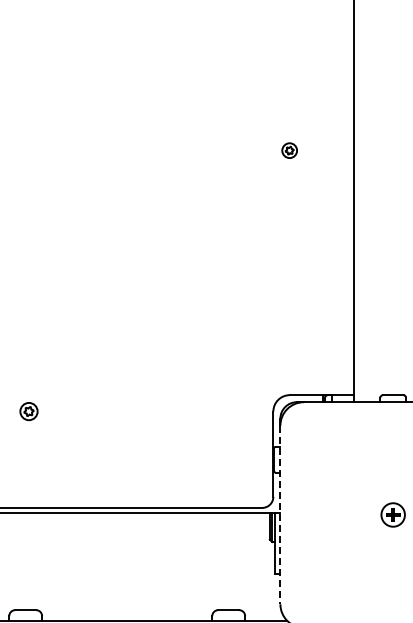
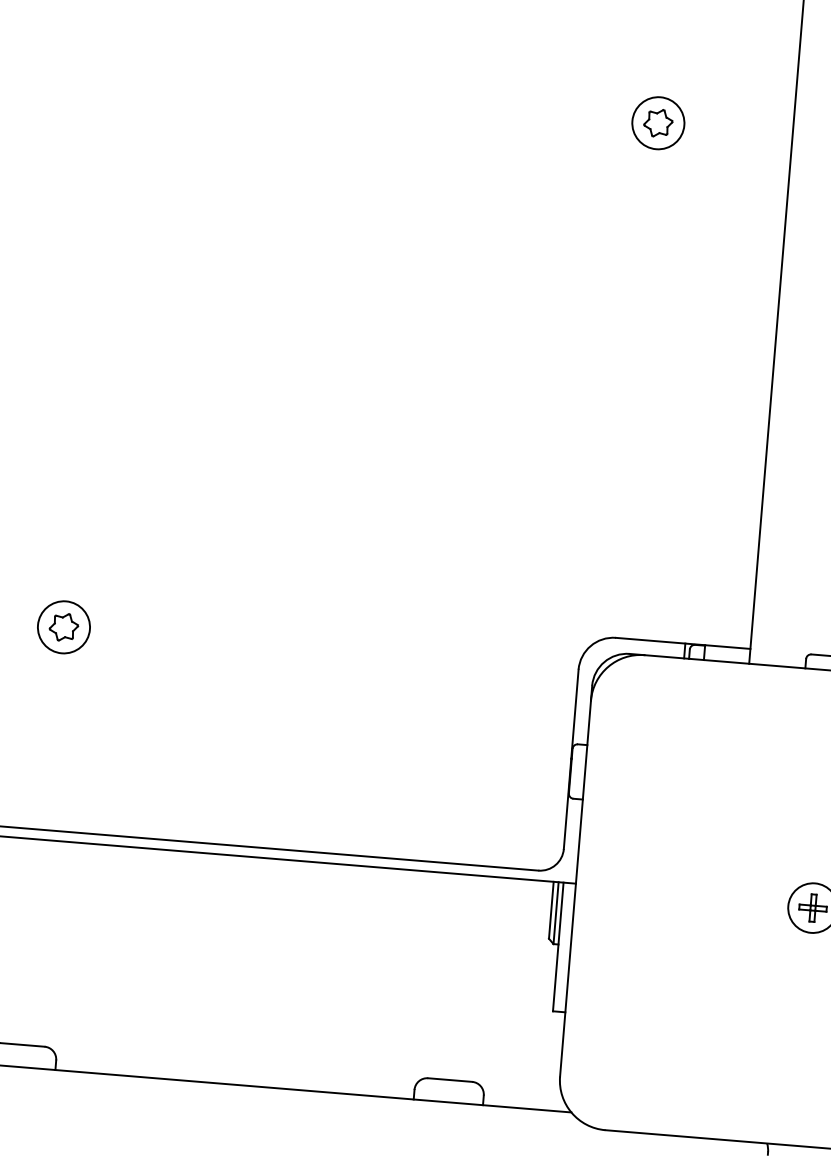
part: (289, 150) -> (657, 122), size x1.67
part: (28, 411) -> (62, 627), size x1.43
line: (280, 515) -> (575, 889), dashed -> solid

